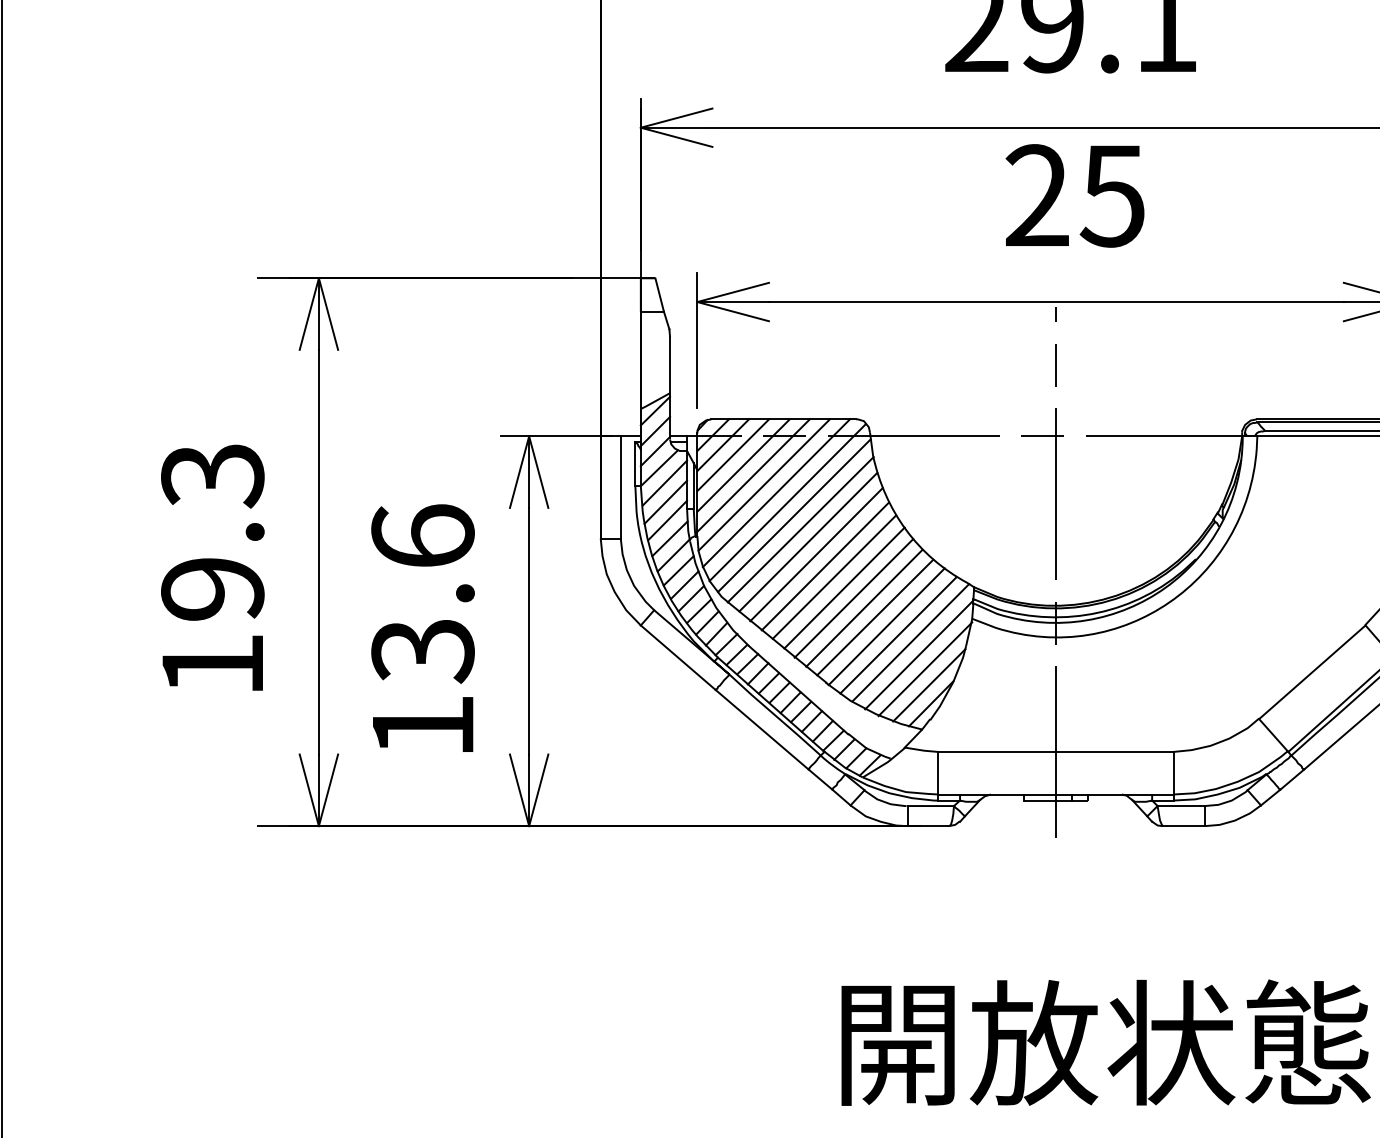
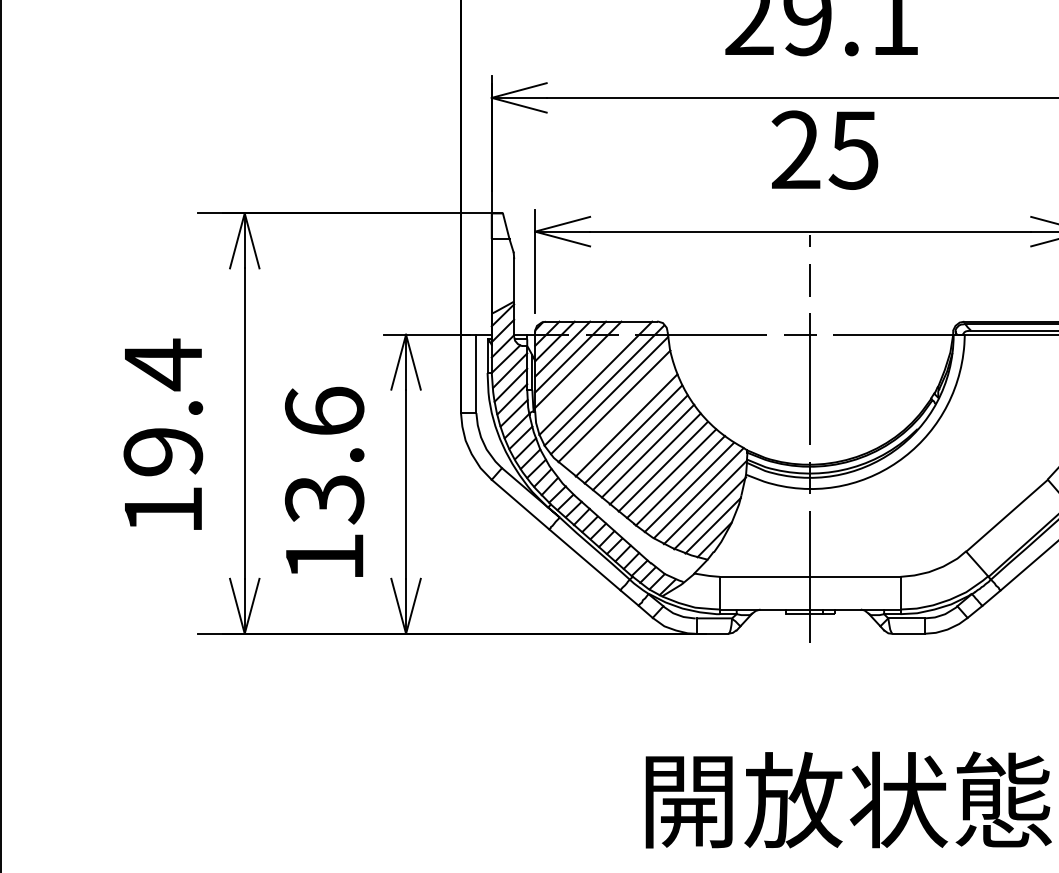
text: (213, 475) -> (163, 364), 19.3 -> 19.4
line: (764, 484) -> (586, 371), removed
line: (808, 541) -> (620, 415), removed

